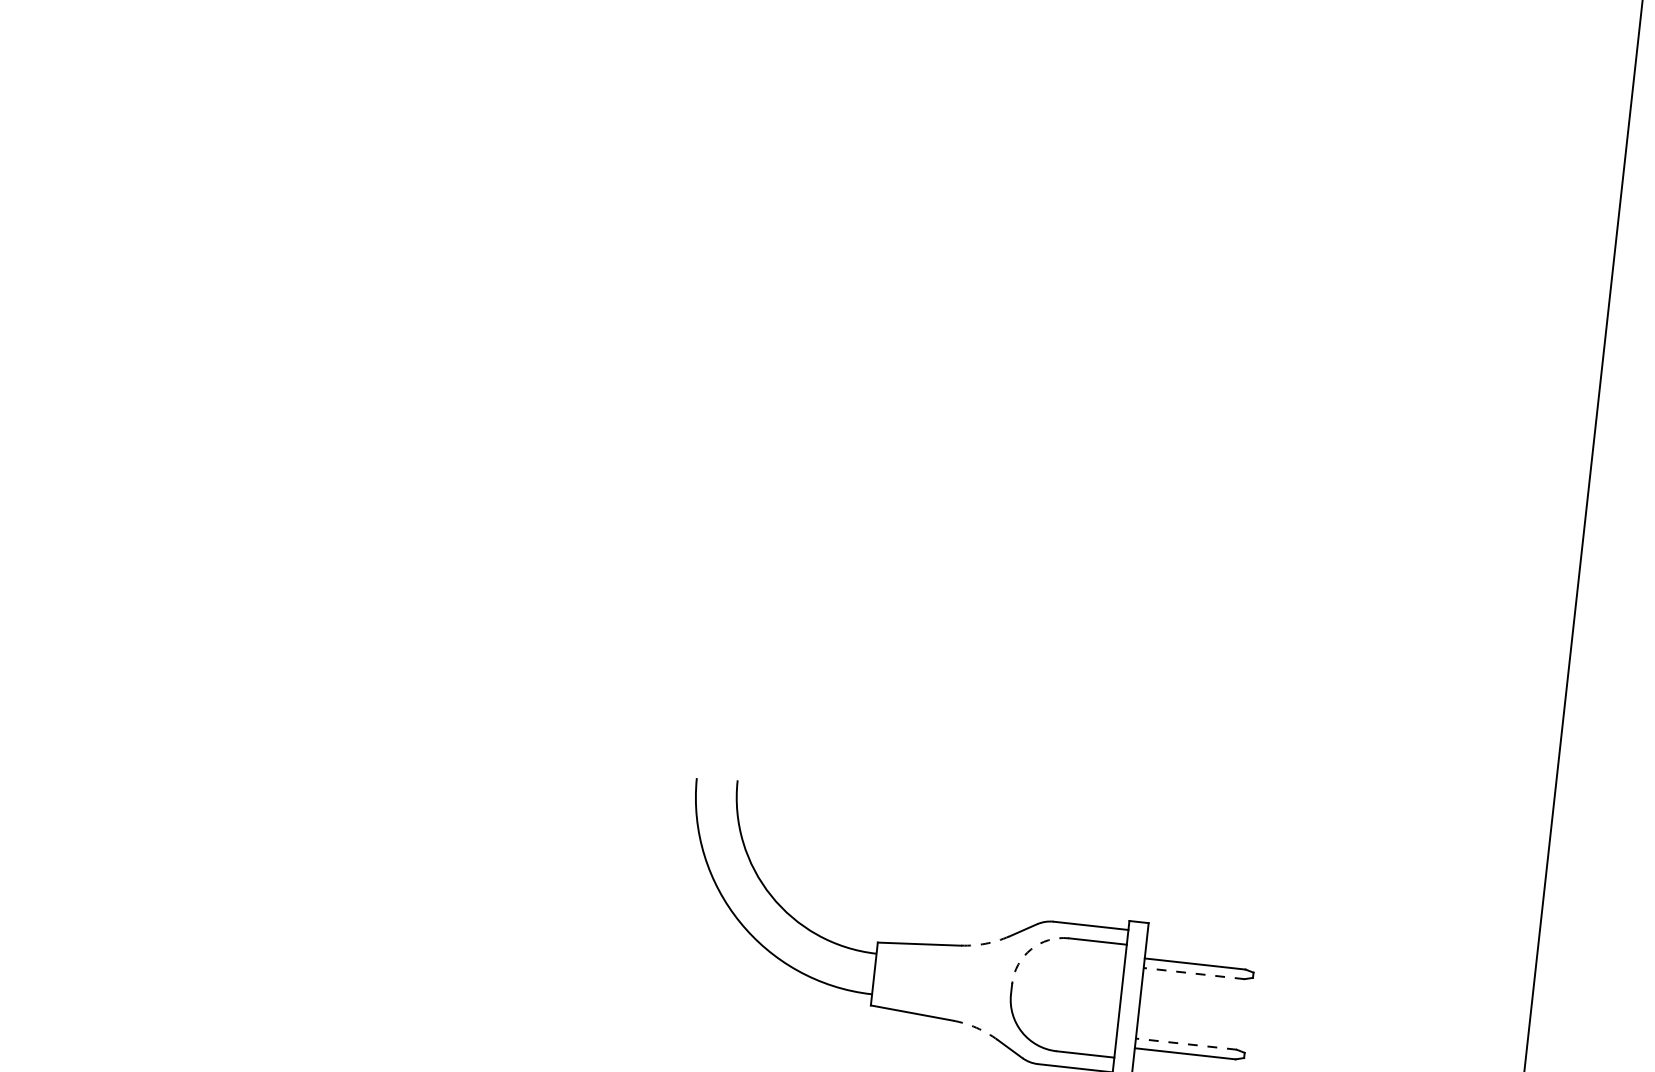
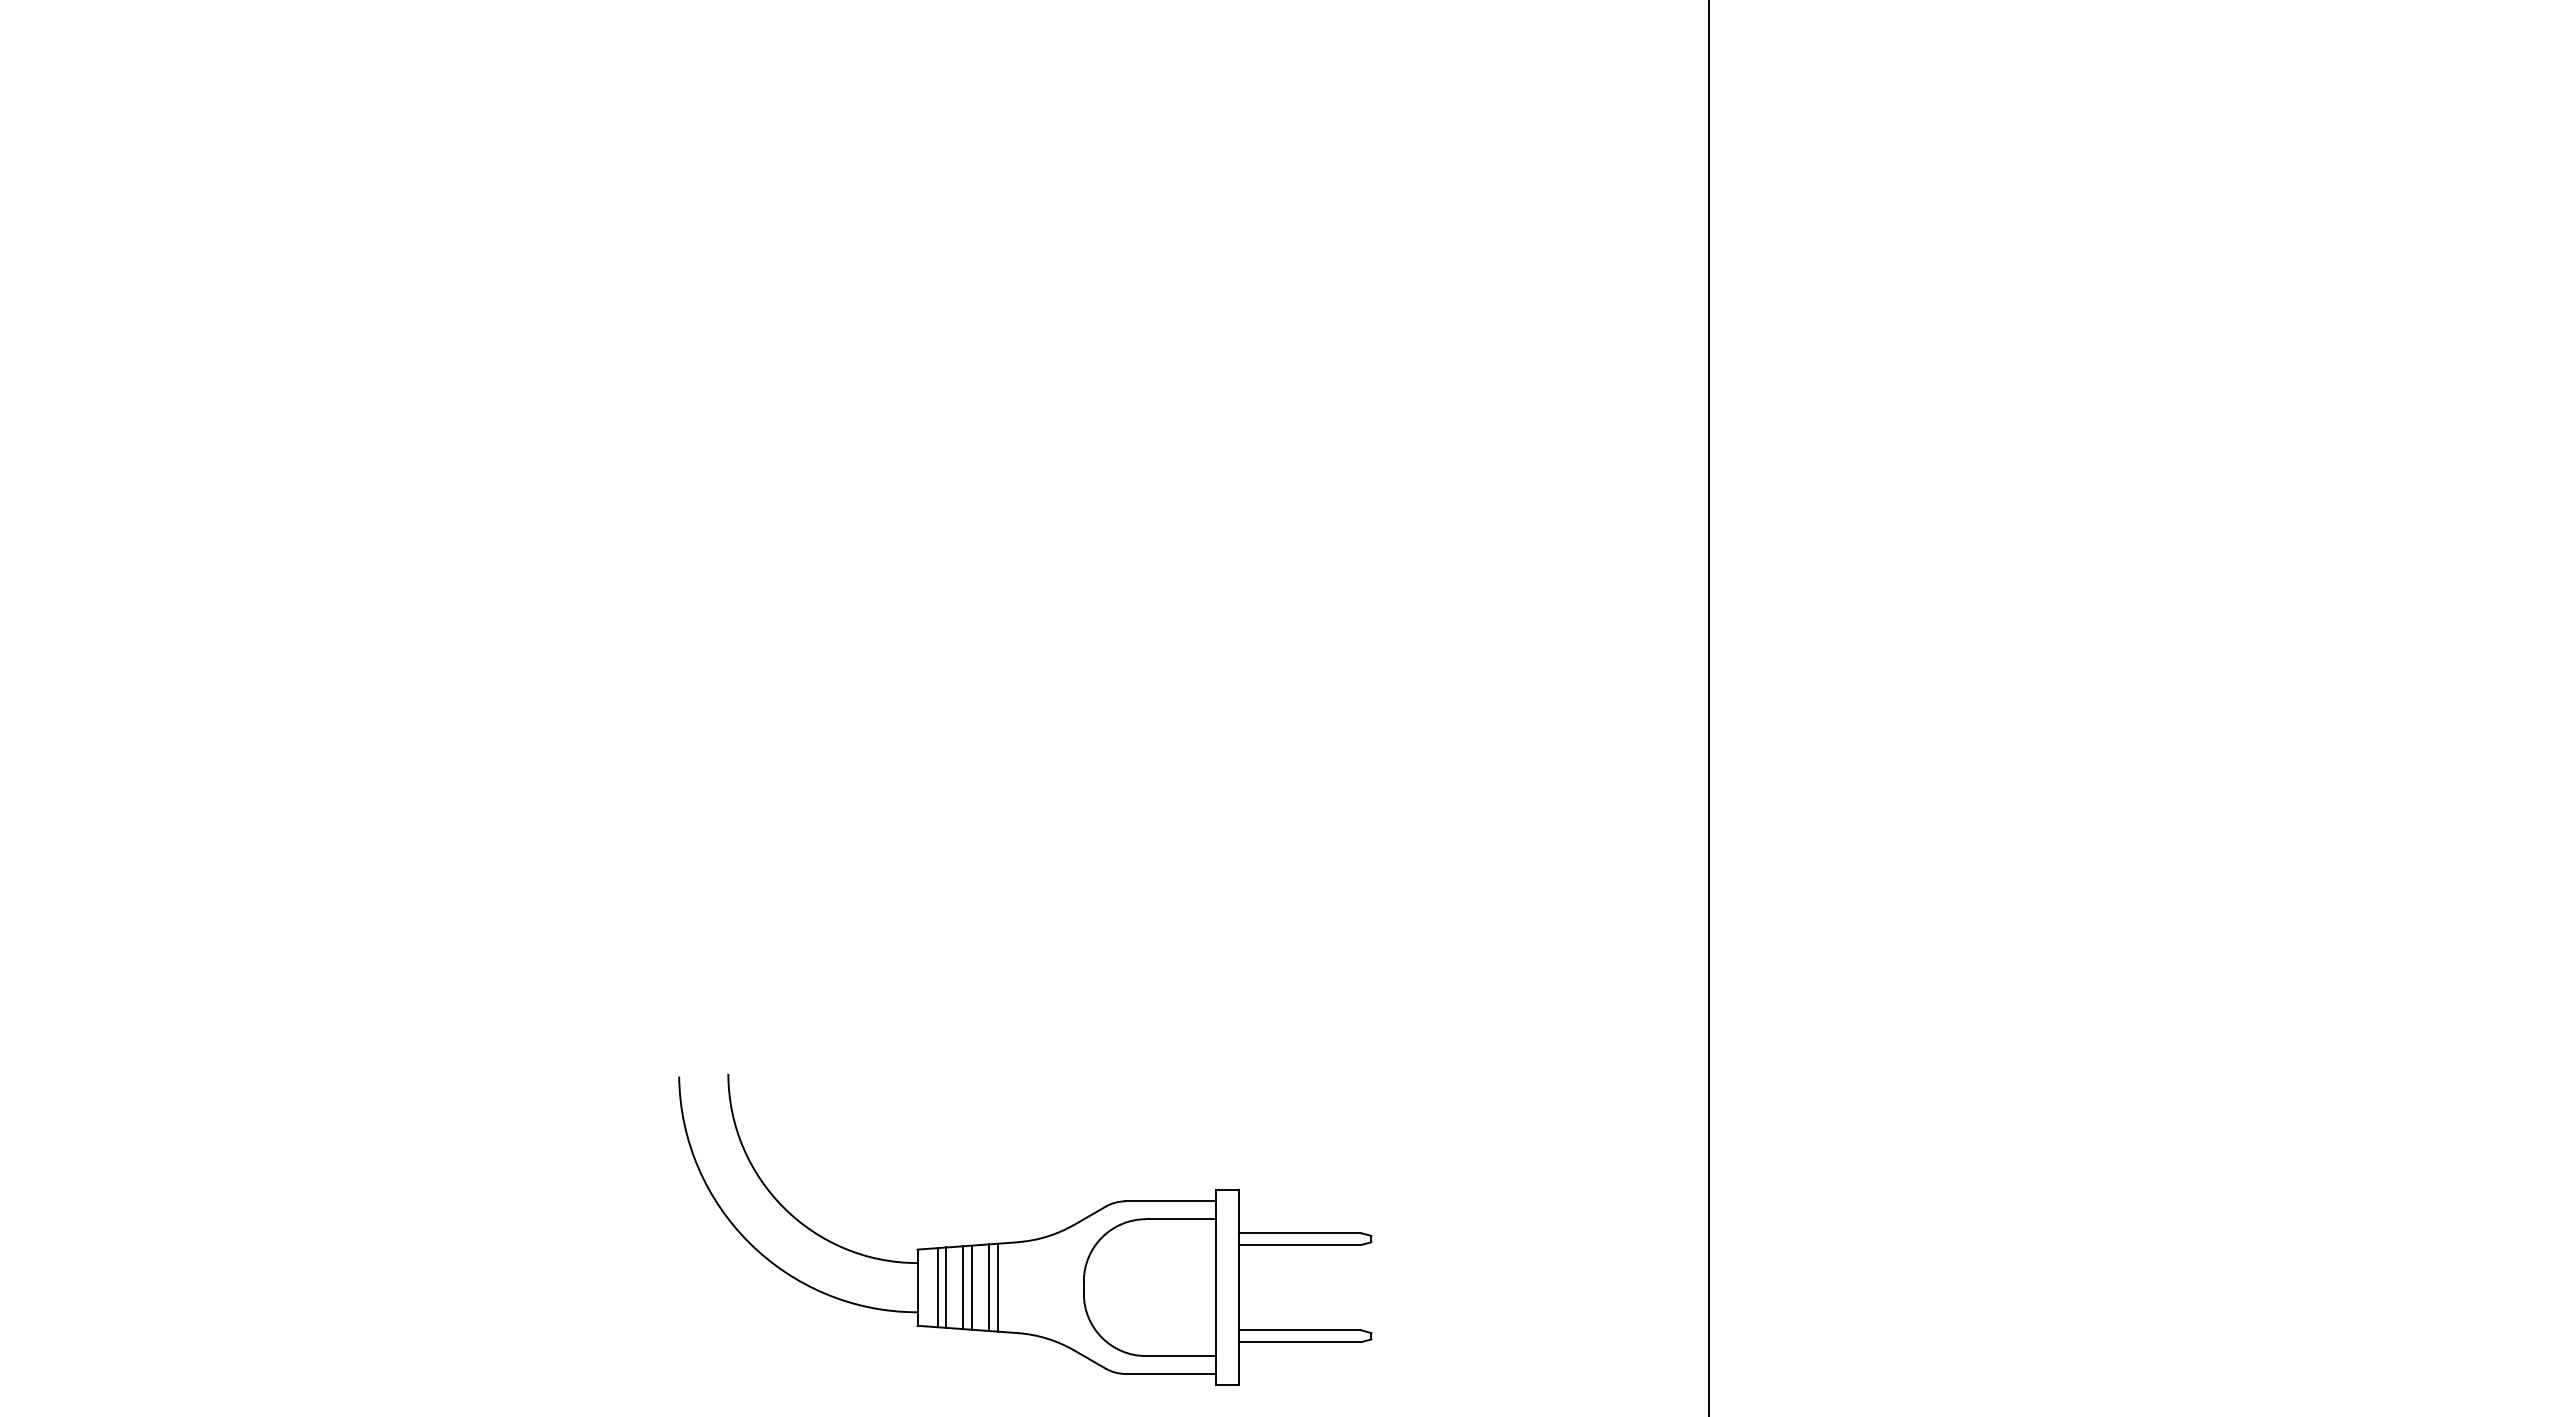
arc: (986, 943) -> (1047, 1236), dashed -> solid
arc: (1031, 949) -> (1102, 1237), dashed -> solid
line: (1193, 973) -> (1299, 1244), dashed -> solid
line: (890, 975) -> (937, 1287), added
line: (898, 976) -> (946, 1287), added
line: (912, 978) -> (963, 1287), added
line: (918, 978) -> (971, 1287), added
line: (933, 980) -> (989, 1287), added
line: (940, 981) -> (997, 1287), added
arc: (976, 1027) -> (1047, 1338), dashed -> solid
line: (1185, 1044) -> (1299, 1330), dashed -> solid

